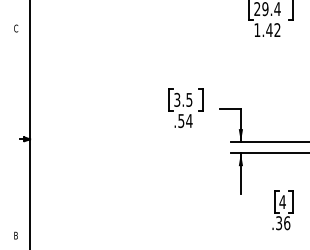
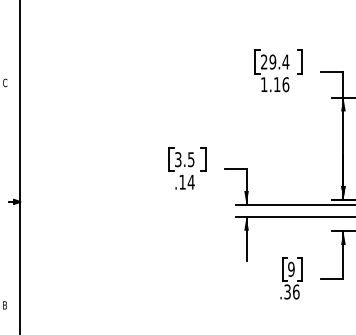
text: (273, 29) -> (281, 84), 1.42 -> 1.16
text: (181, 120) -> (182, 181), .54 -> .14
text: (281, 201) -> (290, 268), 4 -> 9

